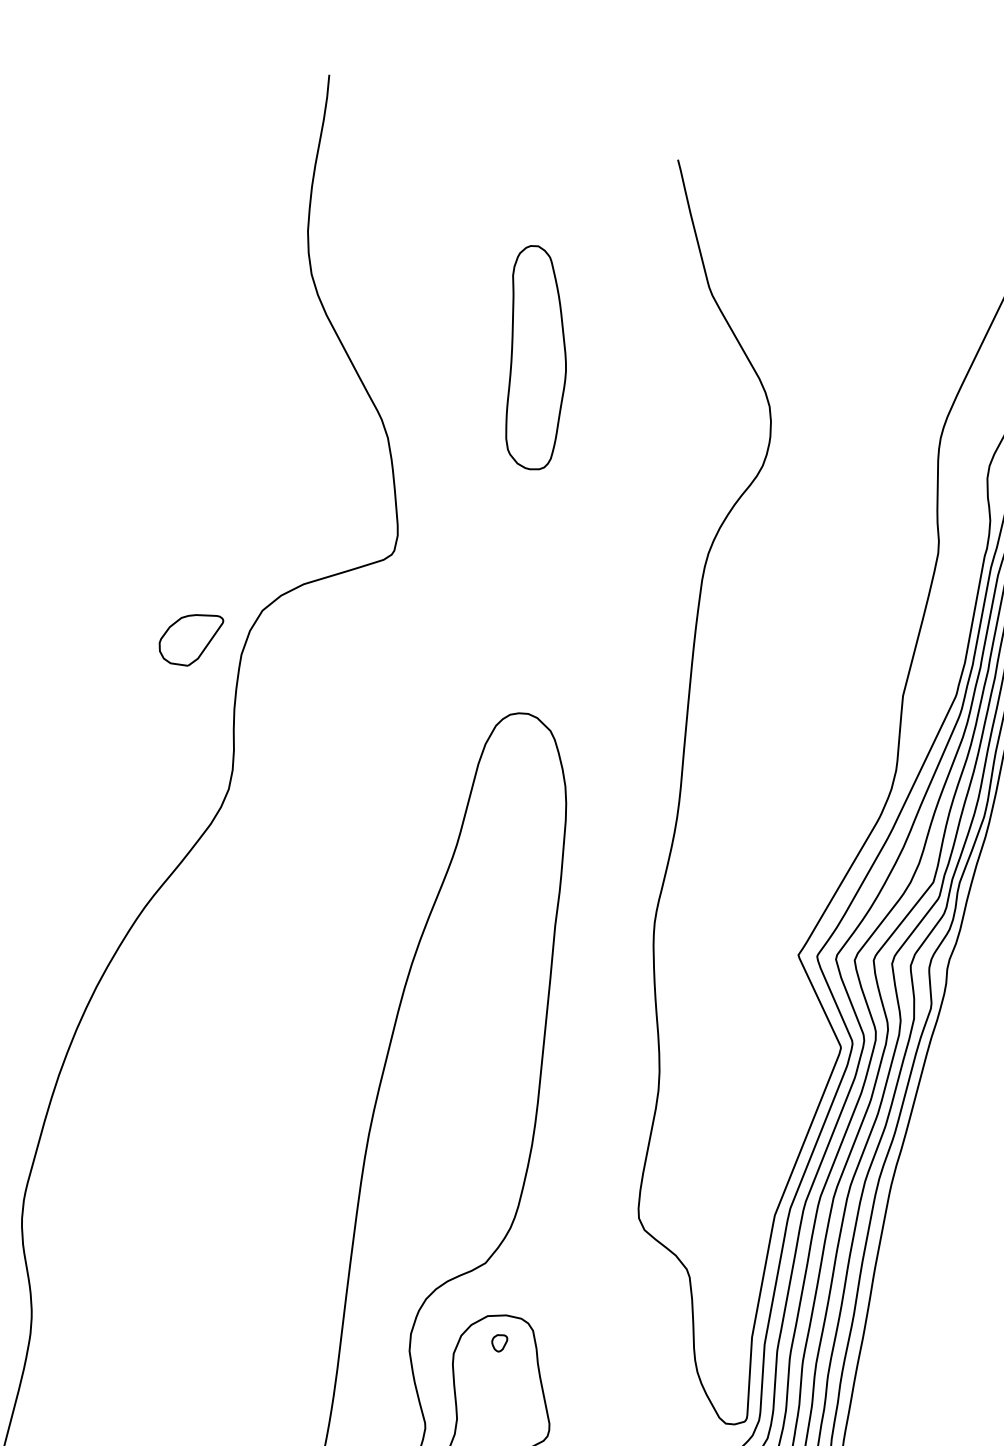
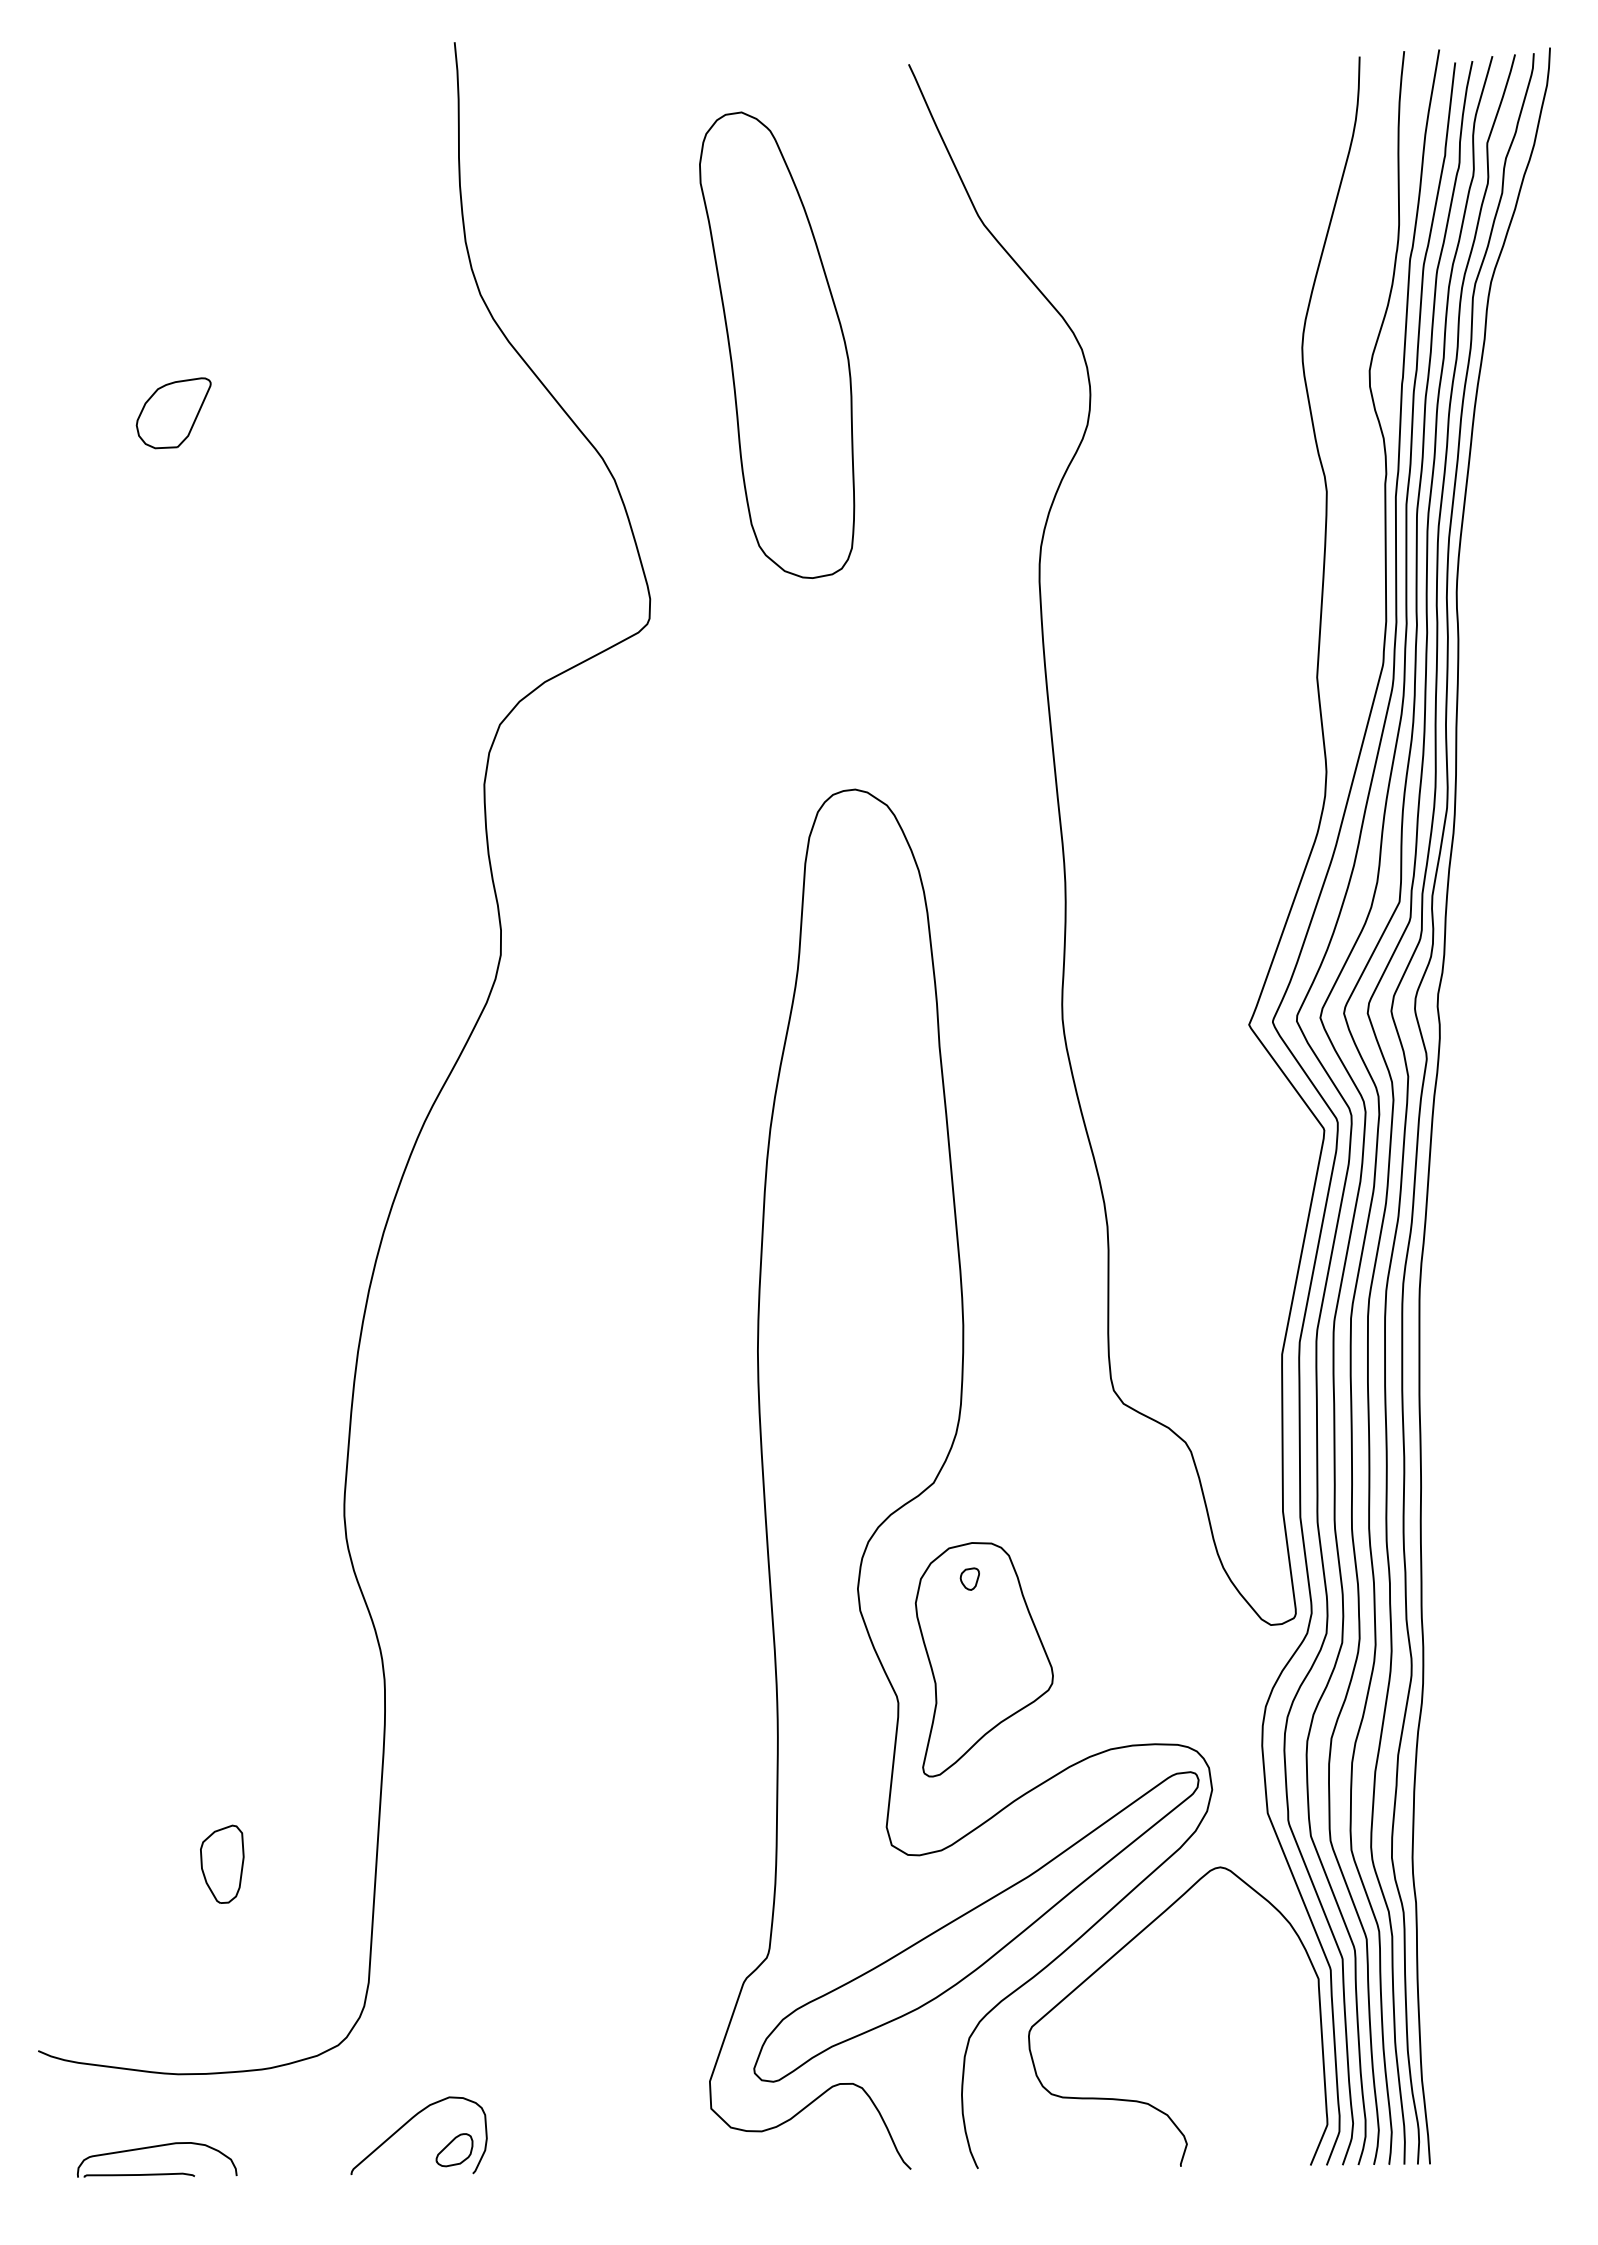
part: (534, 357) -> (777, 344), size x1.67
part: (189, 639) -> (173, 413), moved

